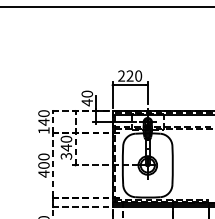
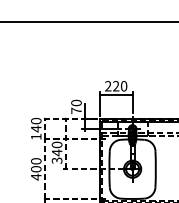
text: (86, 102) -> (75, 110), 40 -> 70

